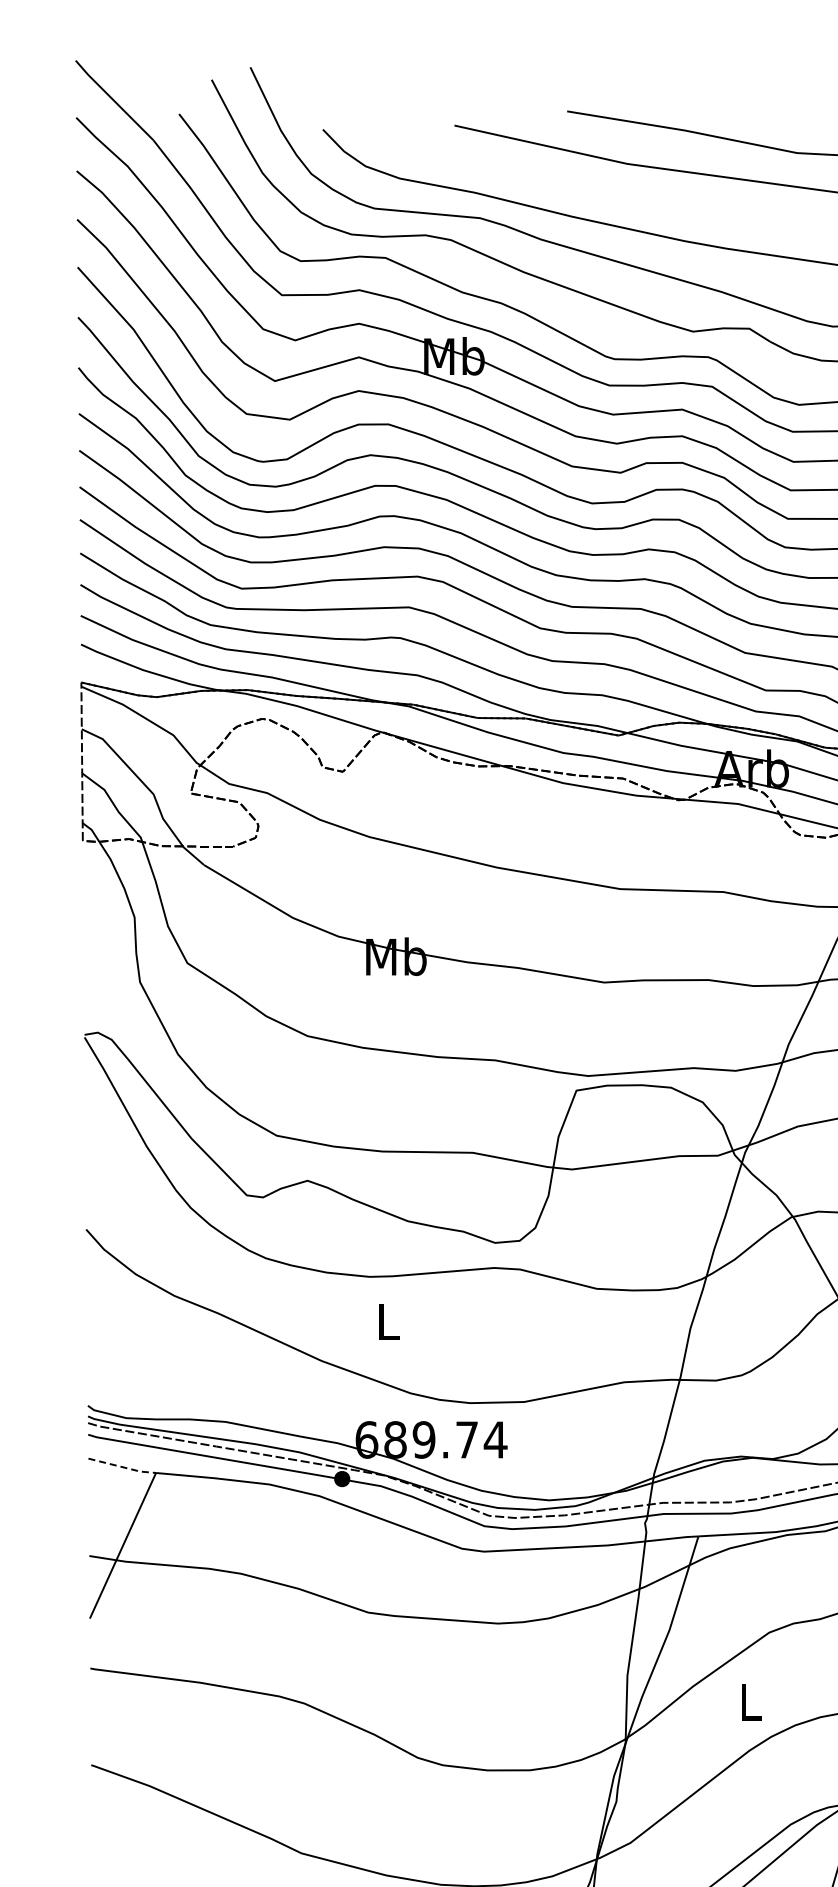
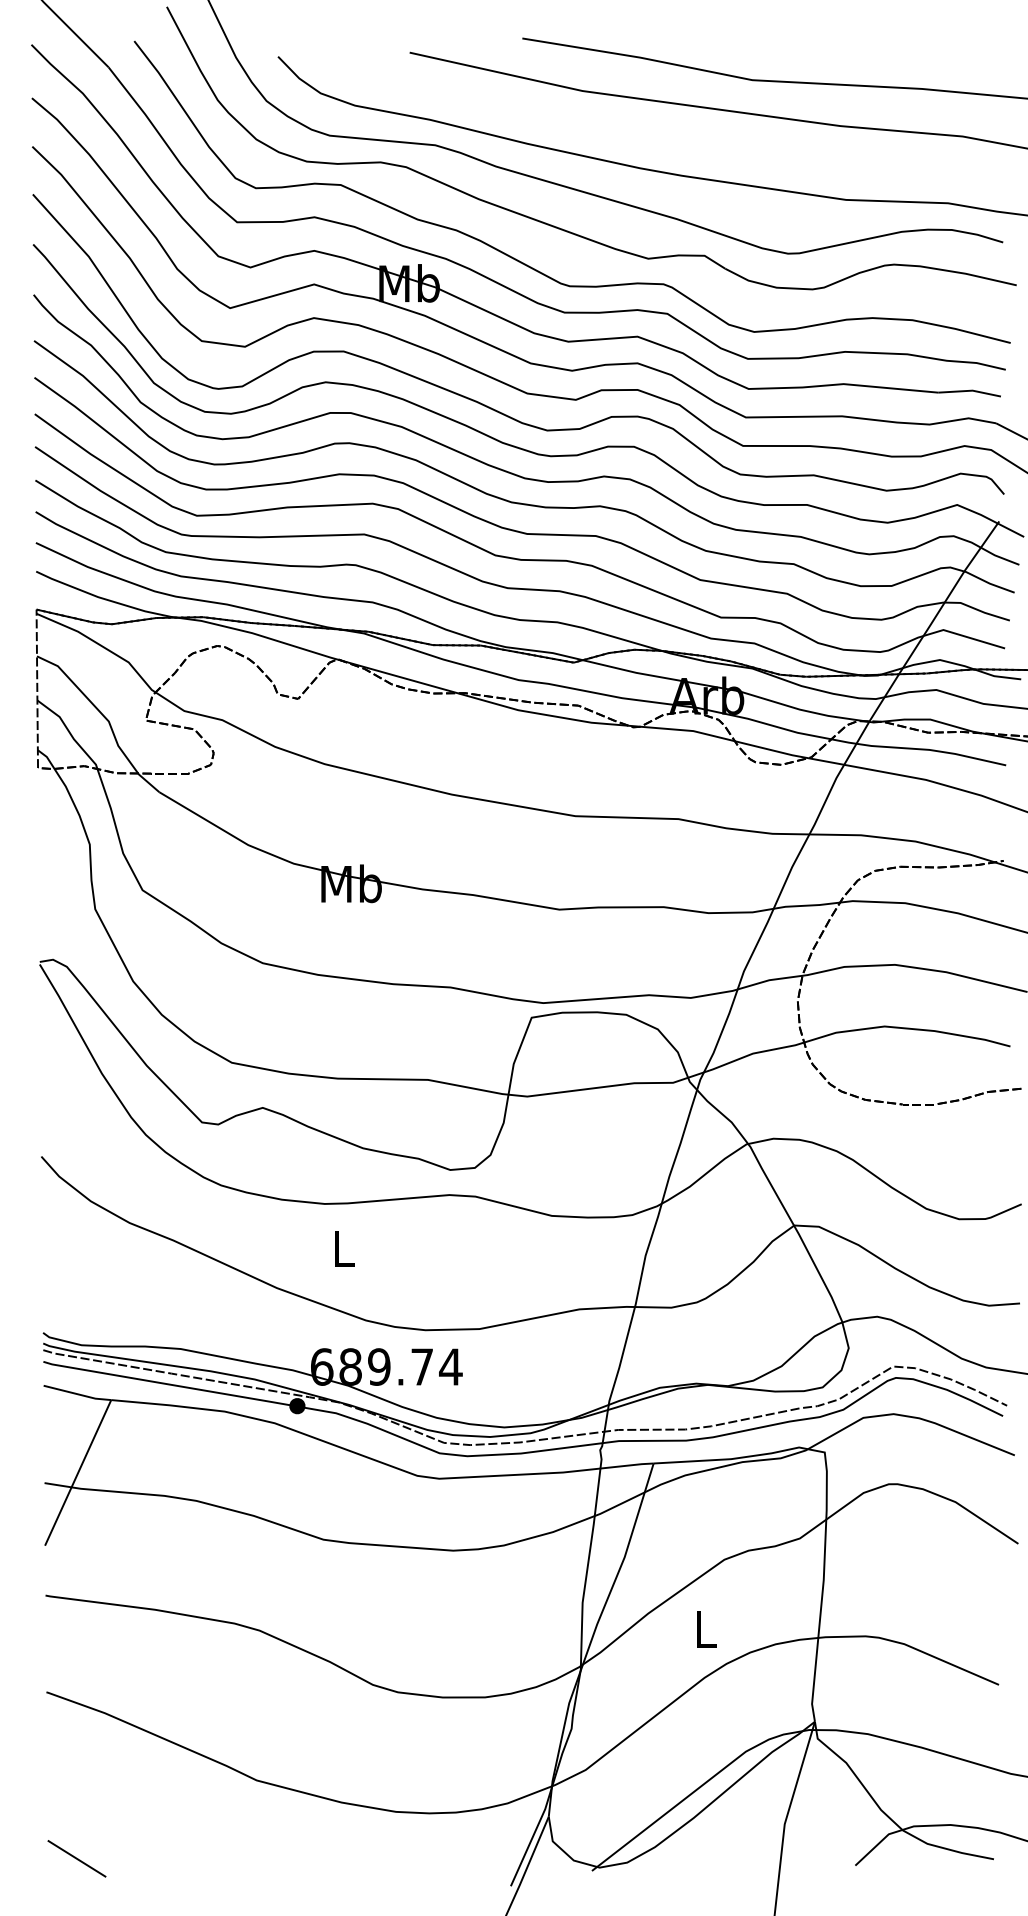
line: (123, 1467) -> (78, 1394), dashed -> solid

